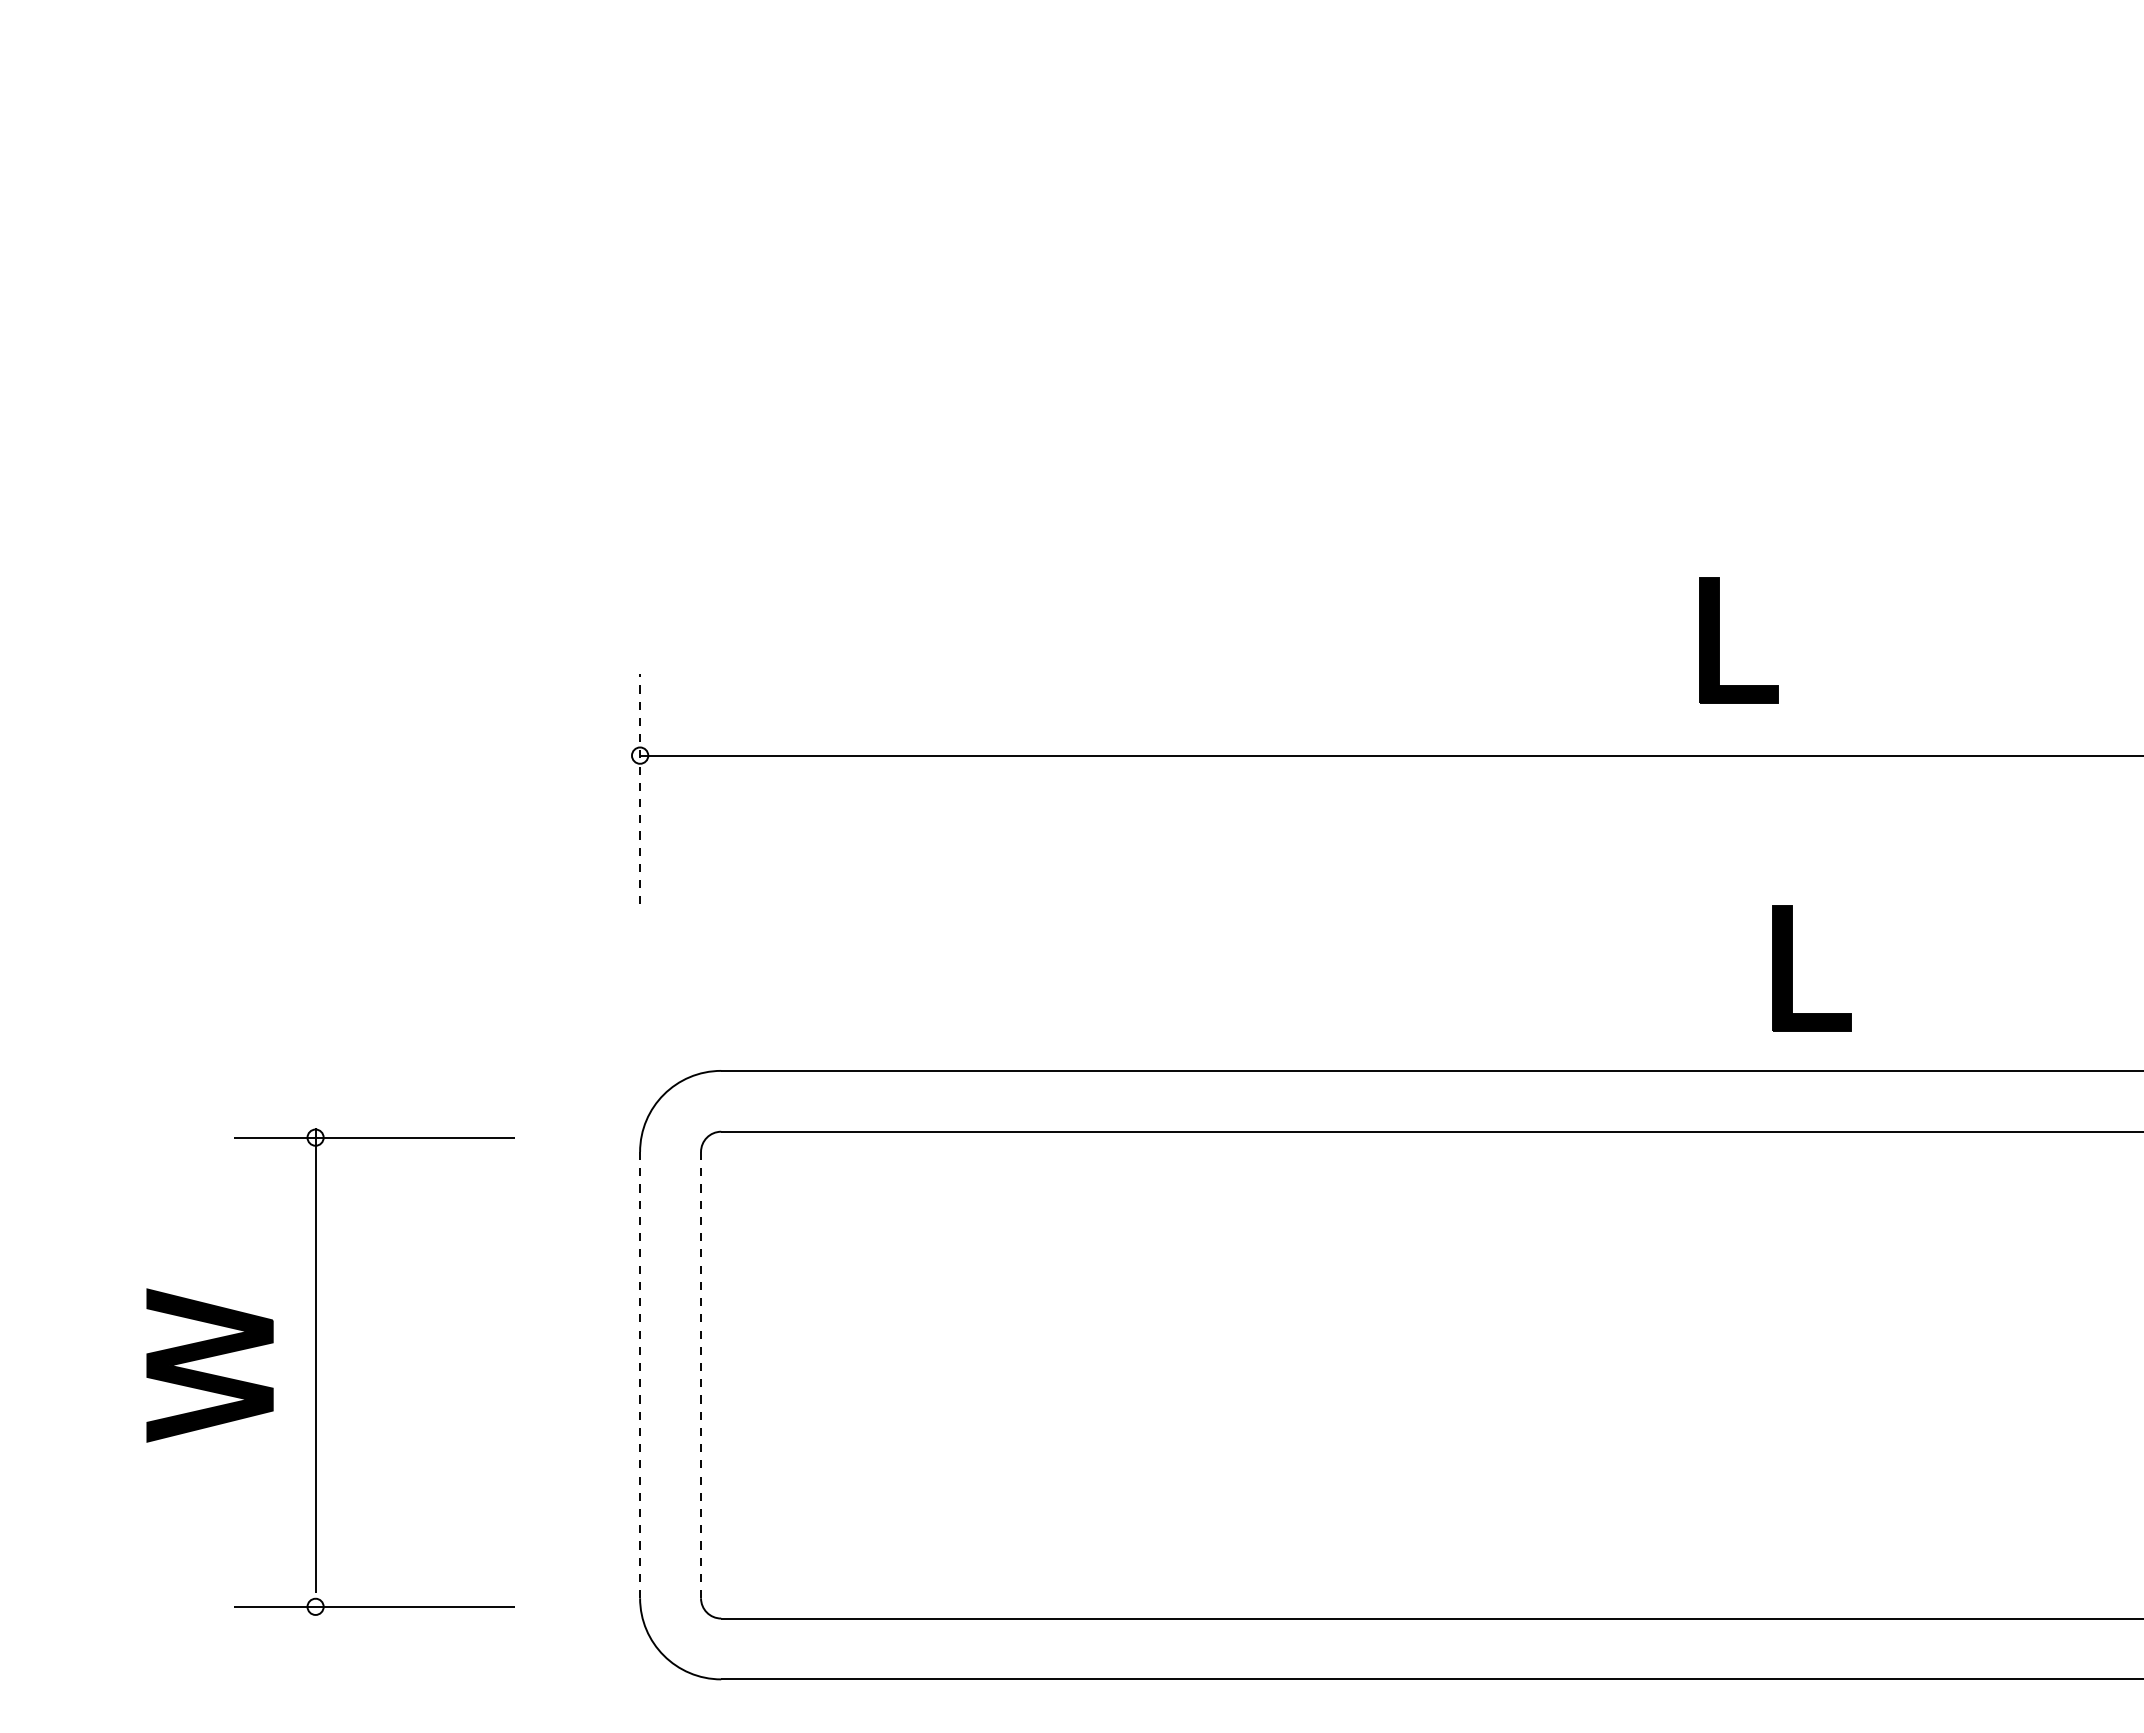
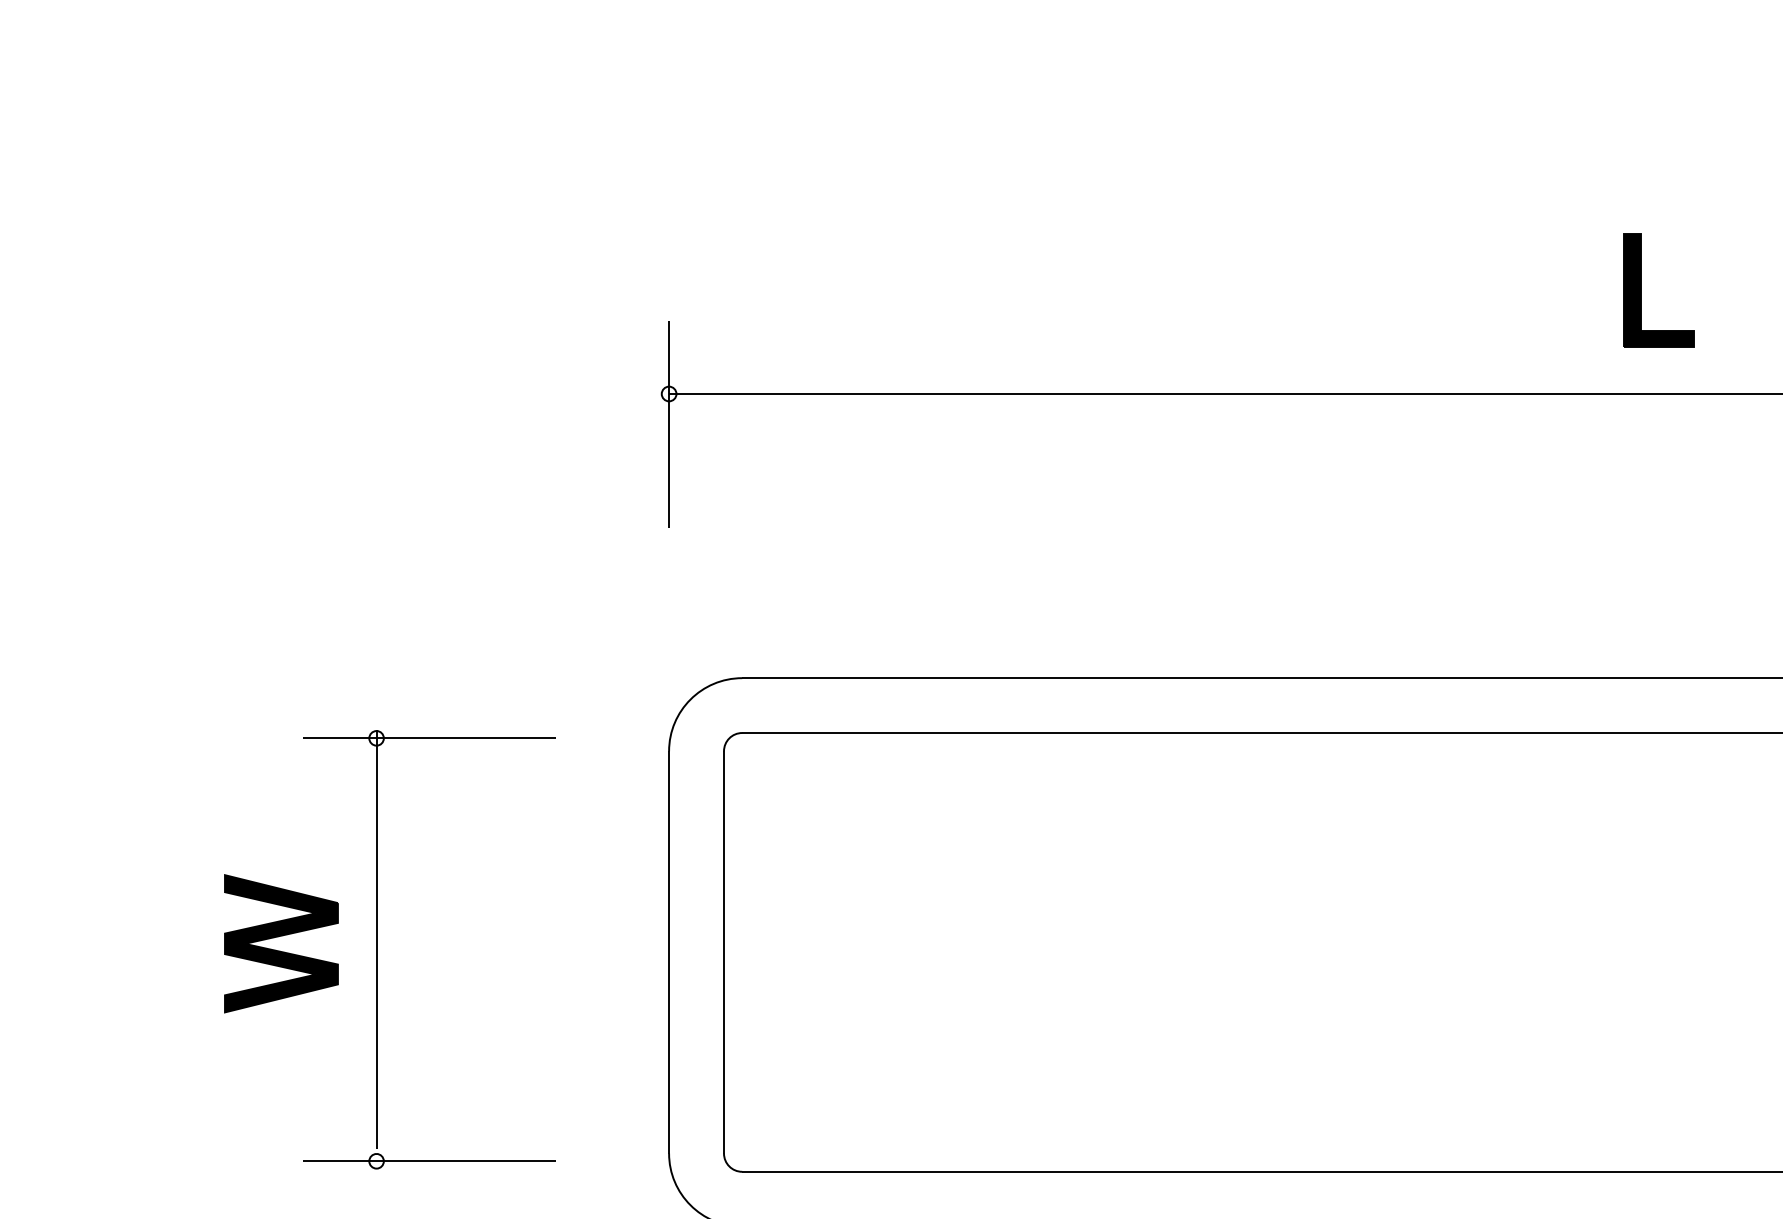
line: (640, 788) -> (669, 423), dashed -> solid
part: (1792, 968) -> (1707, 585), removed
line: (640, 1374) -> (669, 951), dashed -> solid
line: (701, 1374) -> (724, 951), dashed -> solid

